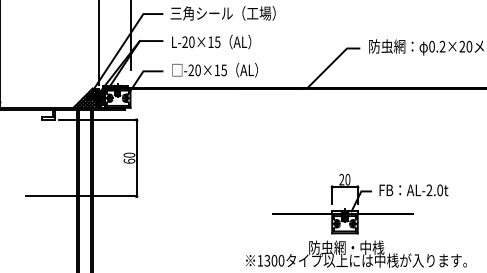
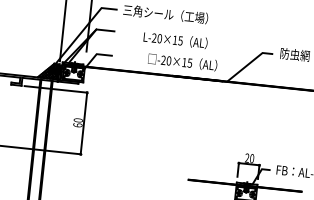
text: (211, 41) -> (175, 39), moved
text: (214, 70) -> (182, 62), moved

